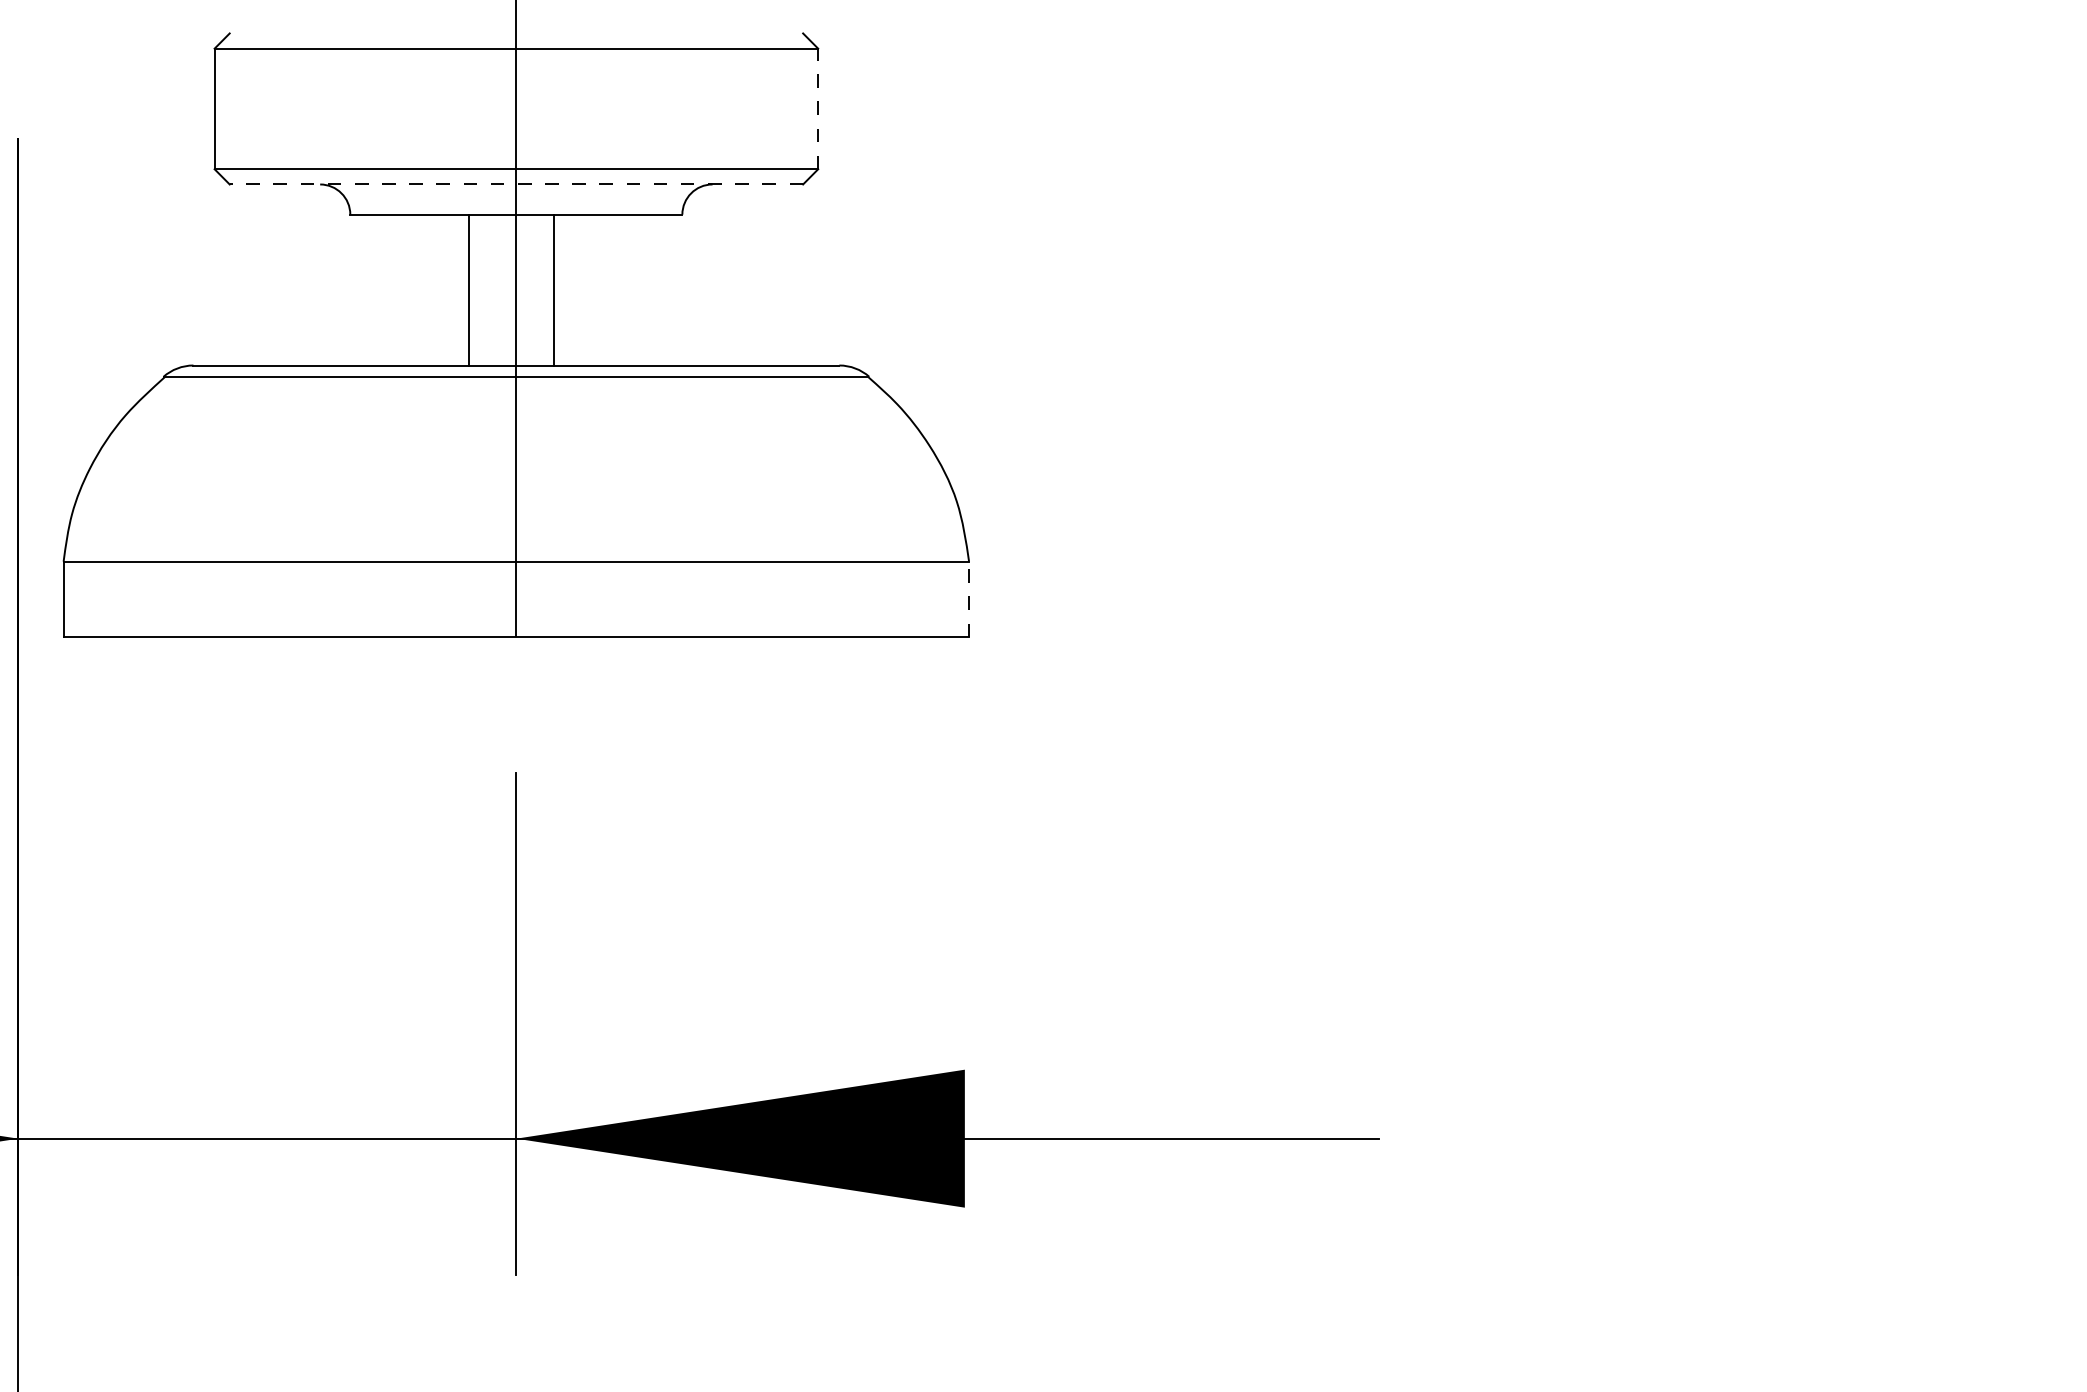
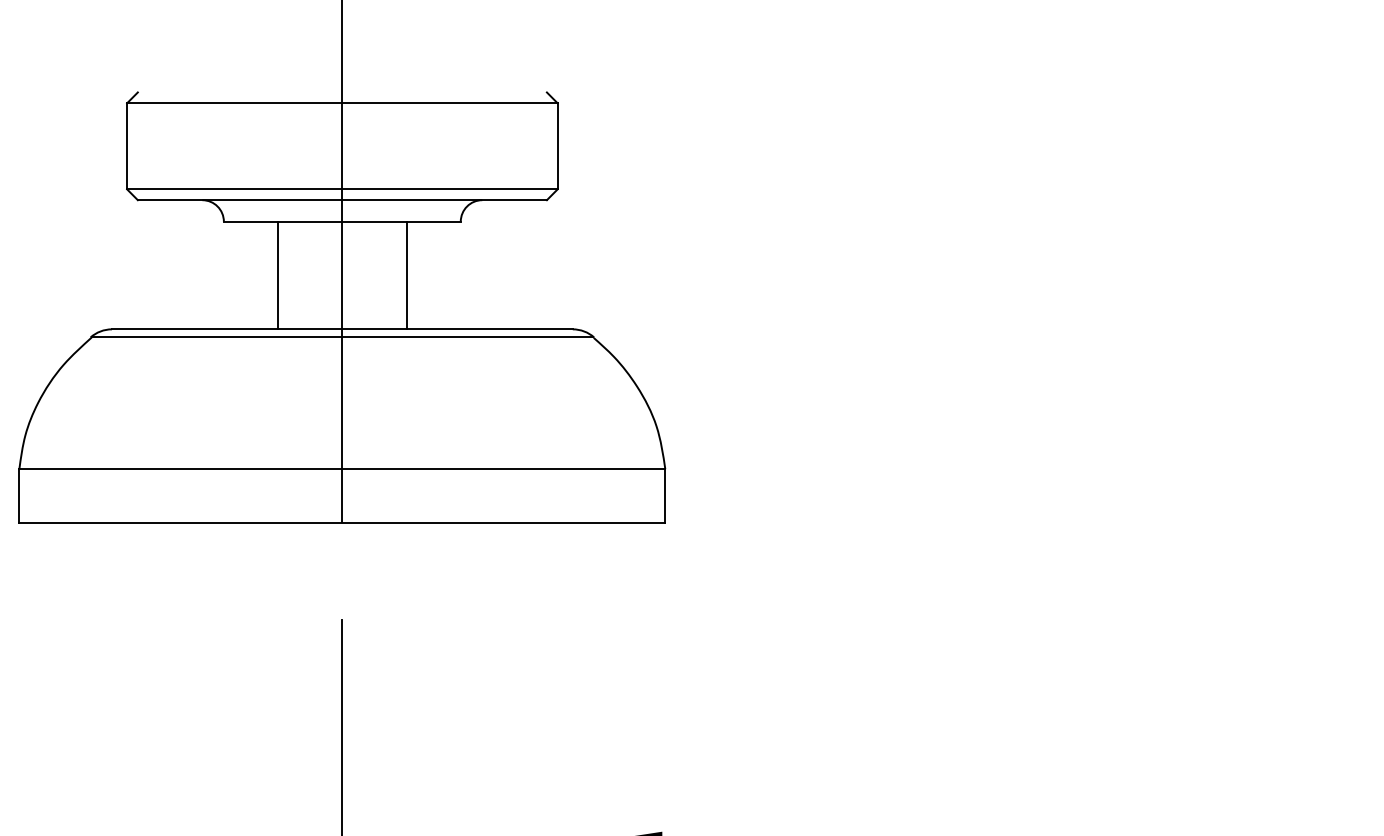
line: (818, 108) -> (557, 145), dashed -> solid
line: (516, 184) -> (342, 200), dashed -> solid
line: (468, 289) -> (277, 275), moved
line: (553, 289) -> (406, 275), moved
line: (969, 599) -> (665, 496), dashed -> solid

